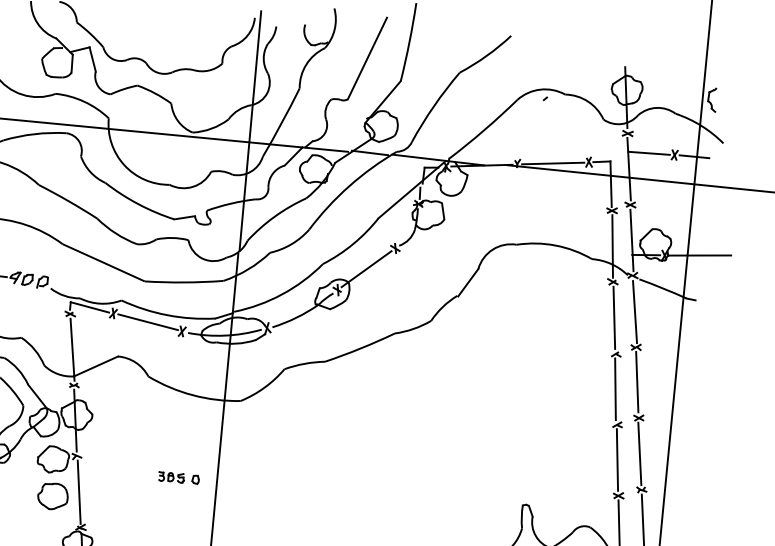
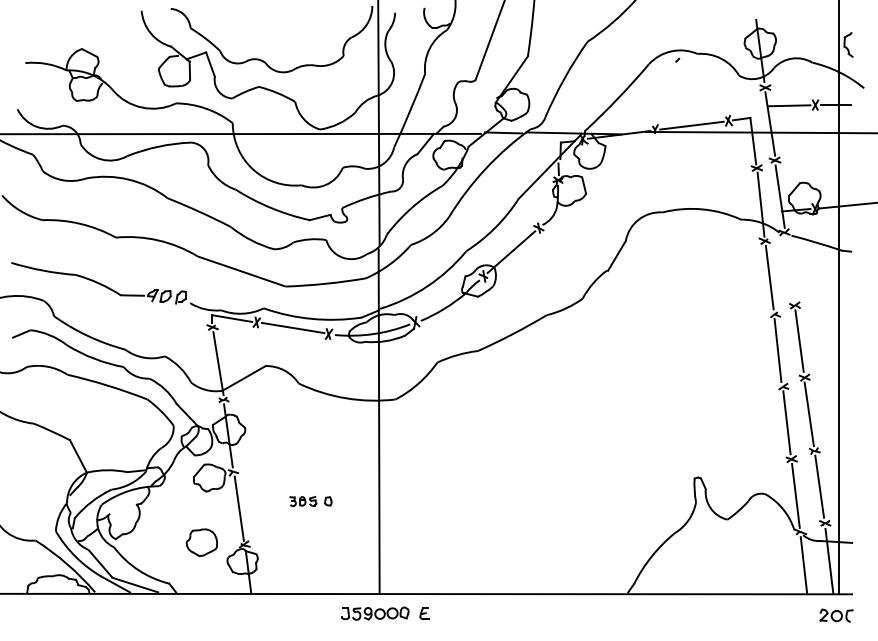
line: (635, 311) -> (790, 269), removed
part: (178, 478) -> (310, 501), moved
part: (52, 496) -> (201, 542), moved

